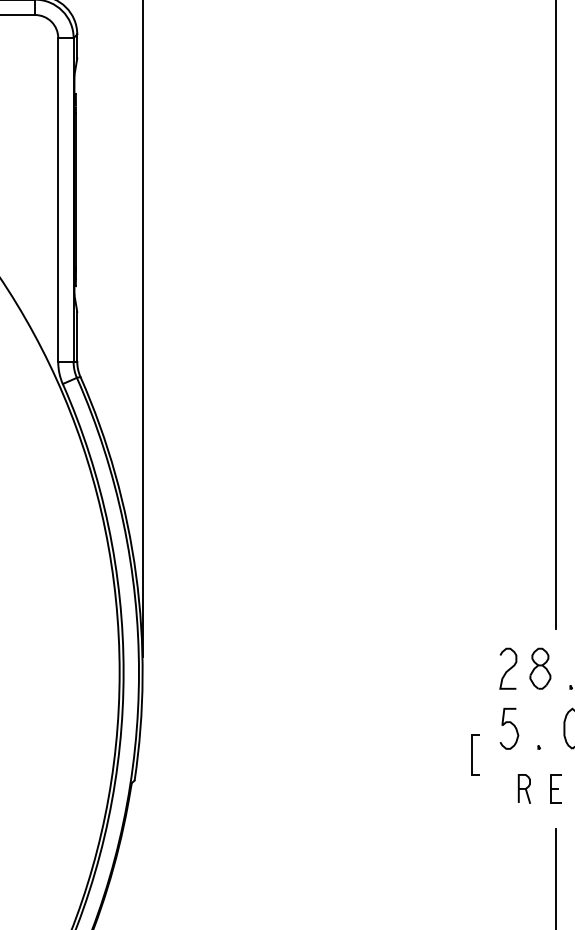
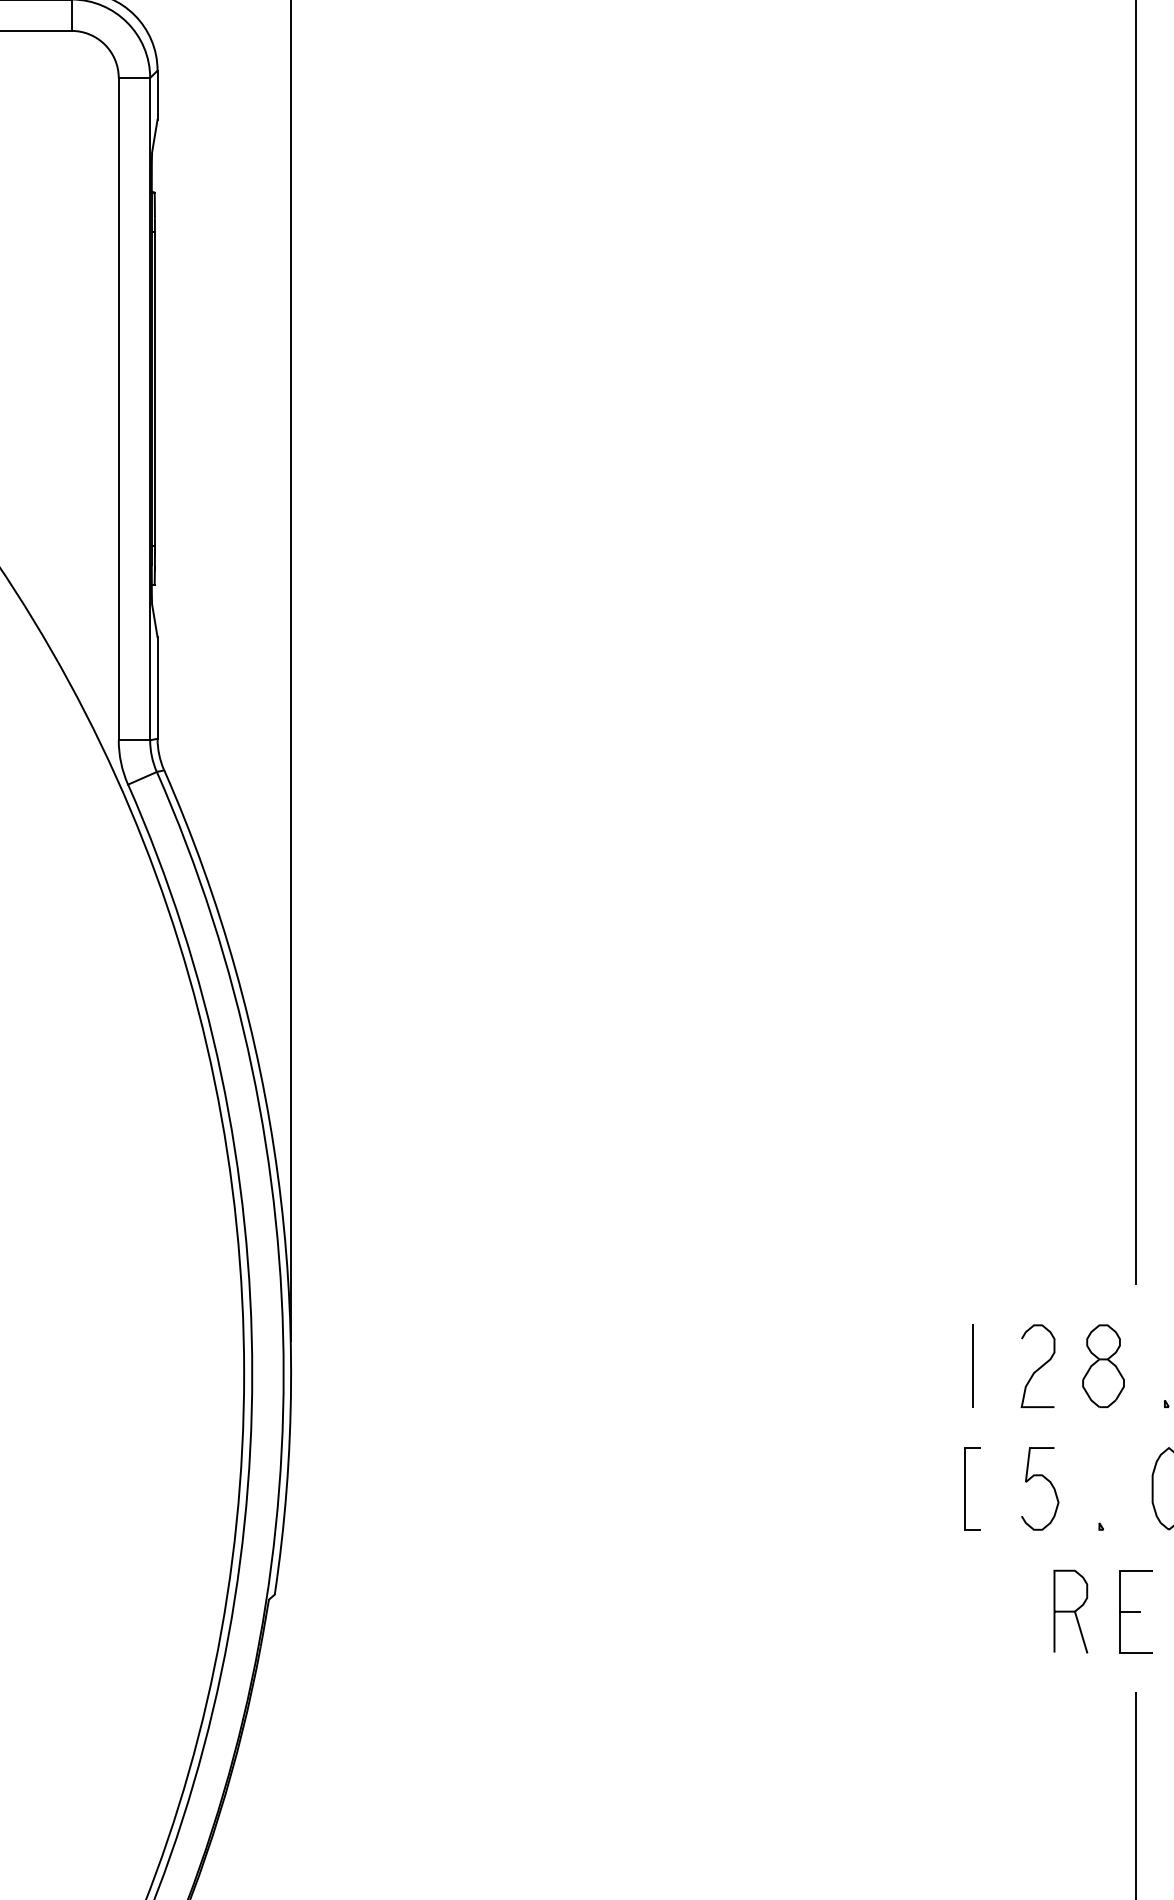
line: (476, 668) -> (973, 1365), added
line: (472, 754) -> (964, 1488), moved
part: (524, 788) -> (1071, 1610), size x1.43
part: (555, 788) -> (1134, 1610), size x1.43

